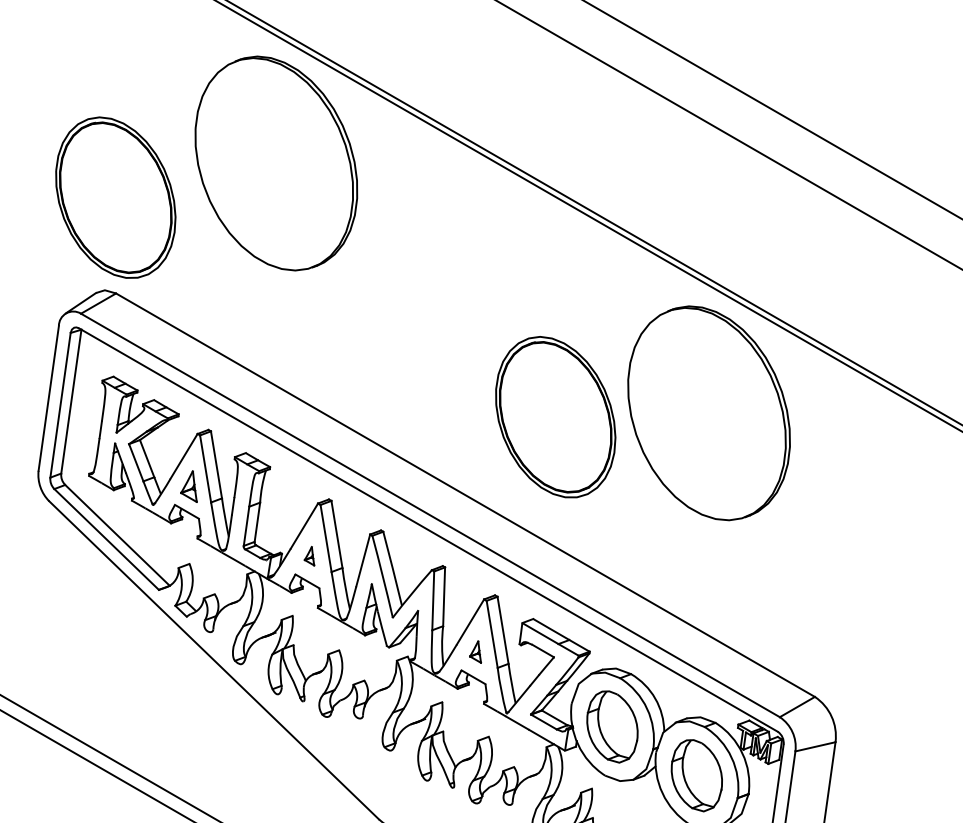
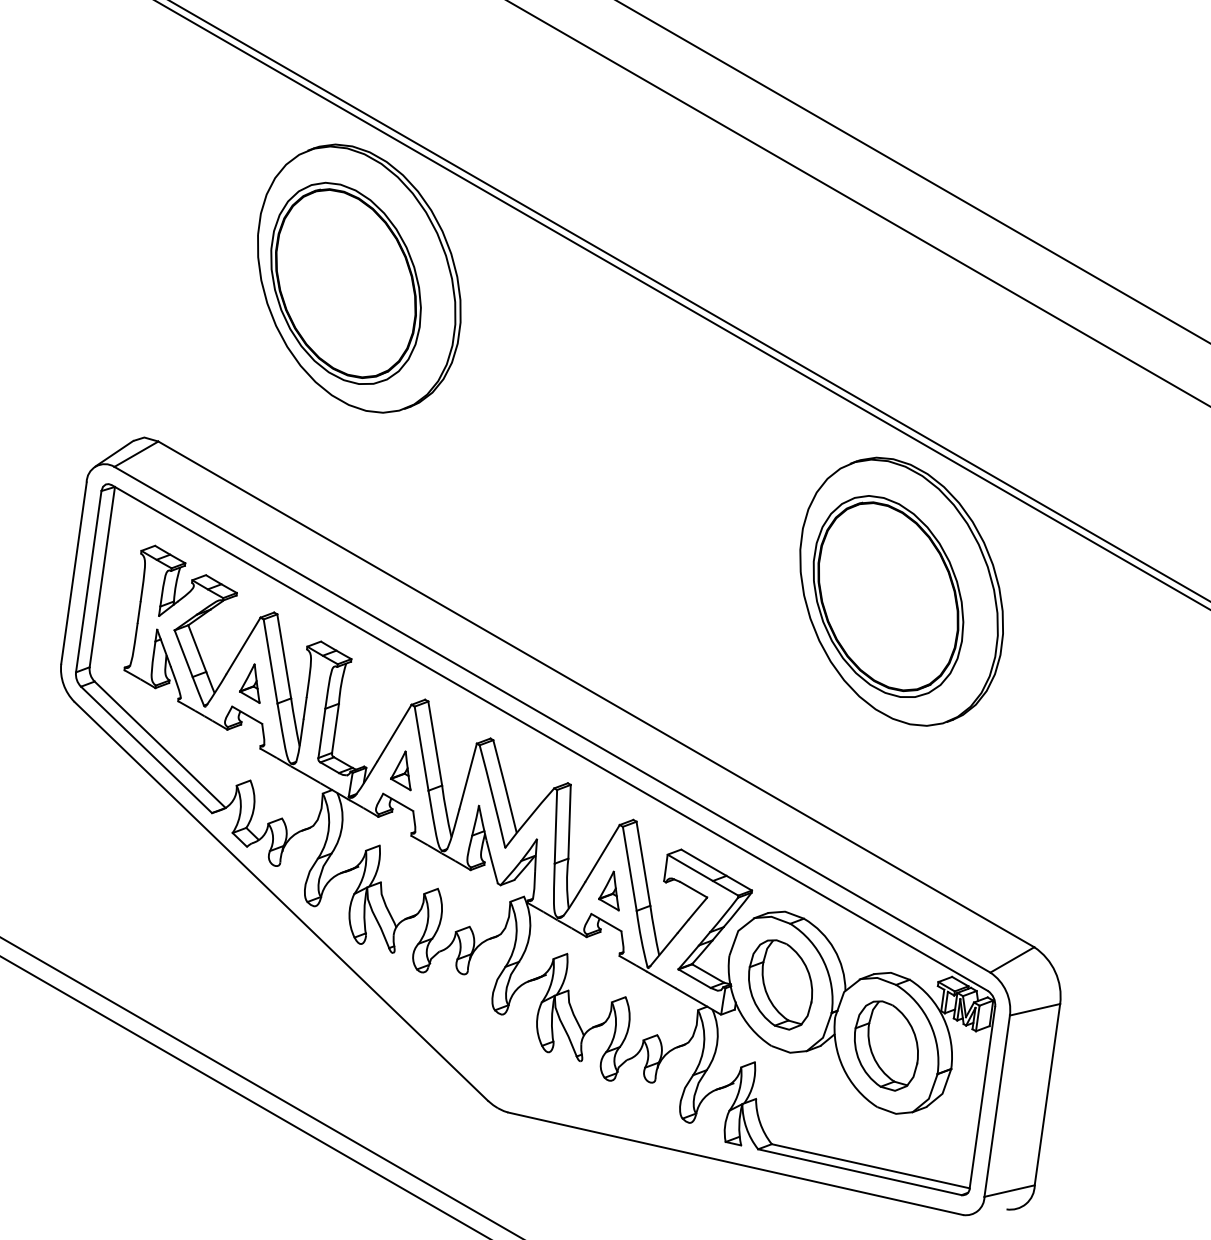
part: (115, 196) -> (345, 282), moved
part: (555, 417) -> (888, 596), moved
part: (309, 555) -> (400, 770), size x1.67
part: (475, 651) -> (608, 890), size x1.43

